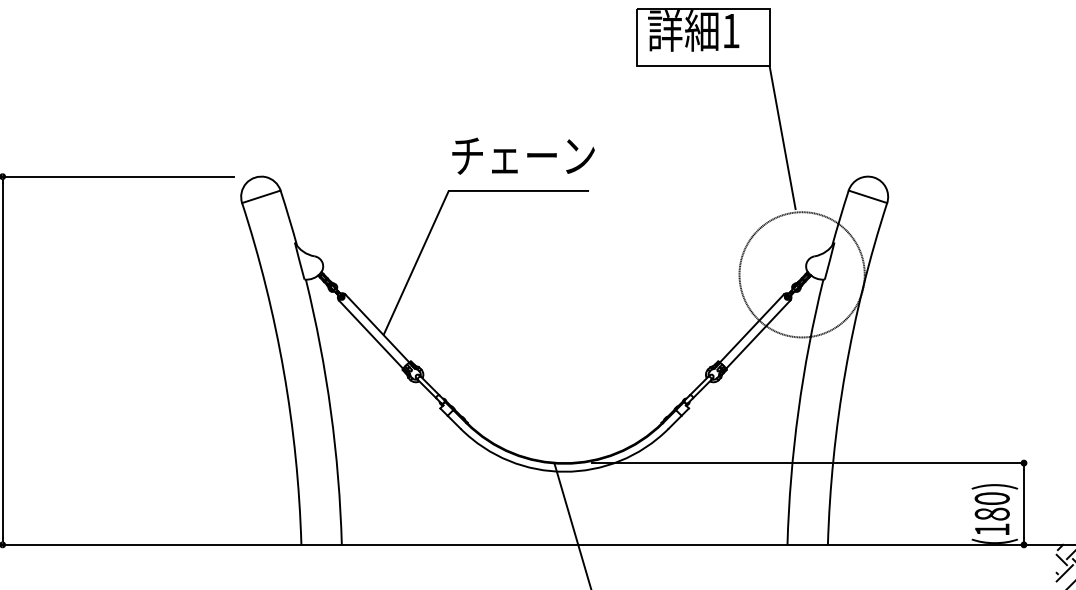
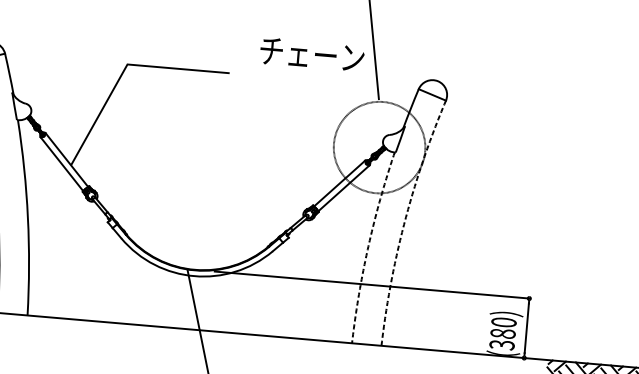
text: (523, 155) -> (312, 54), moved
arc: (845, 371) -> (405, 220), solid -> dashed
arc: (798, 411) -> (368, 246), solid -> dashed
text: (991, 529) -> (501, 344), (180) -> (380)

